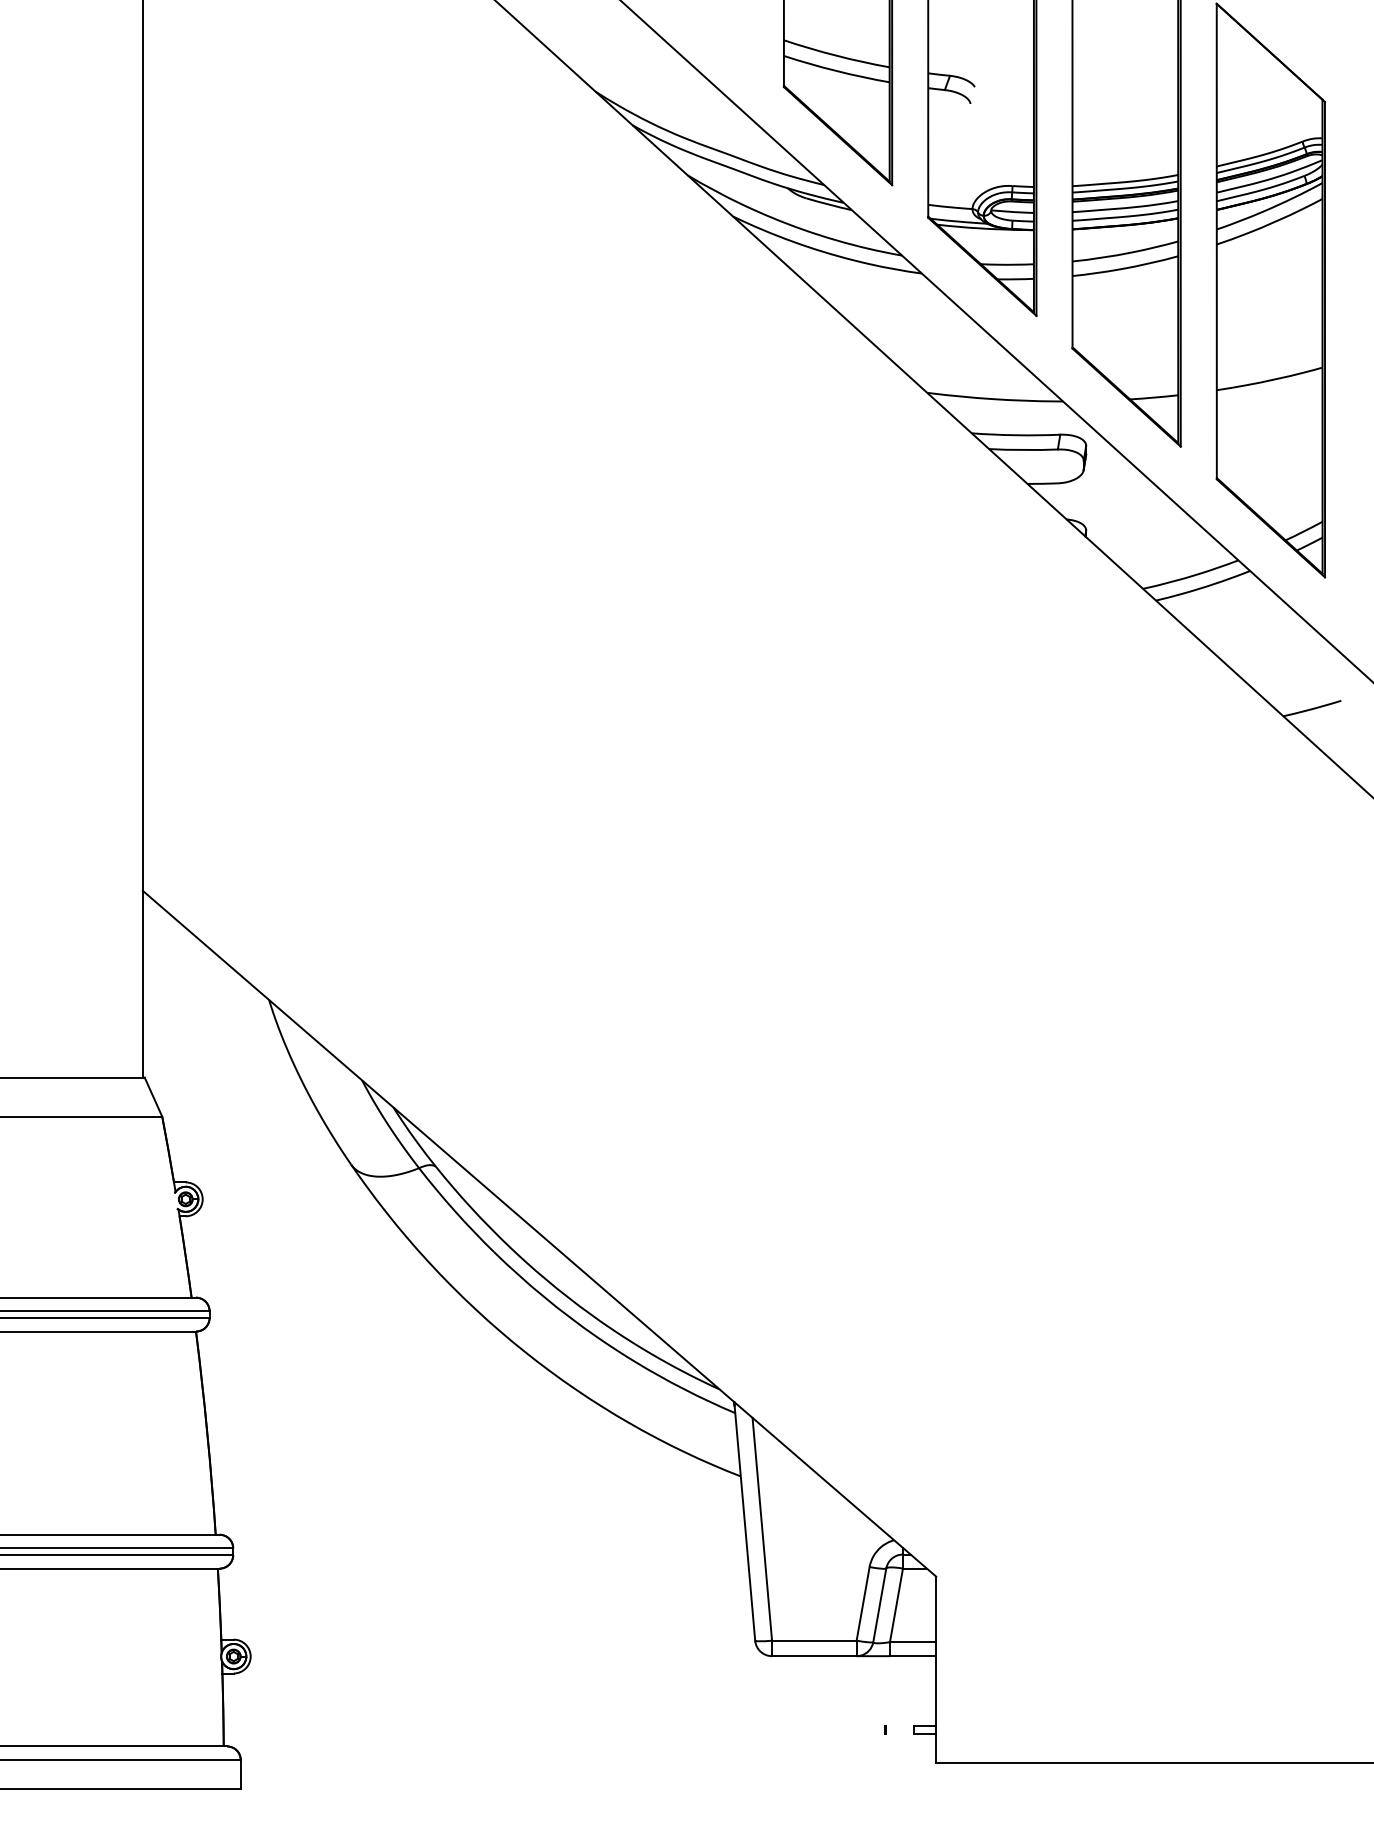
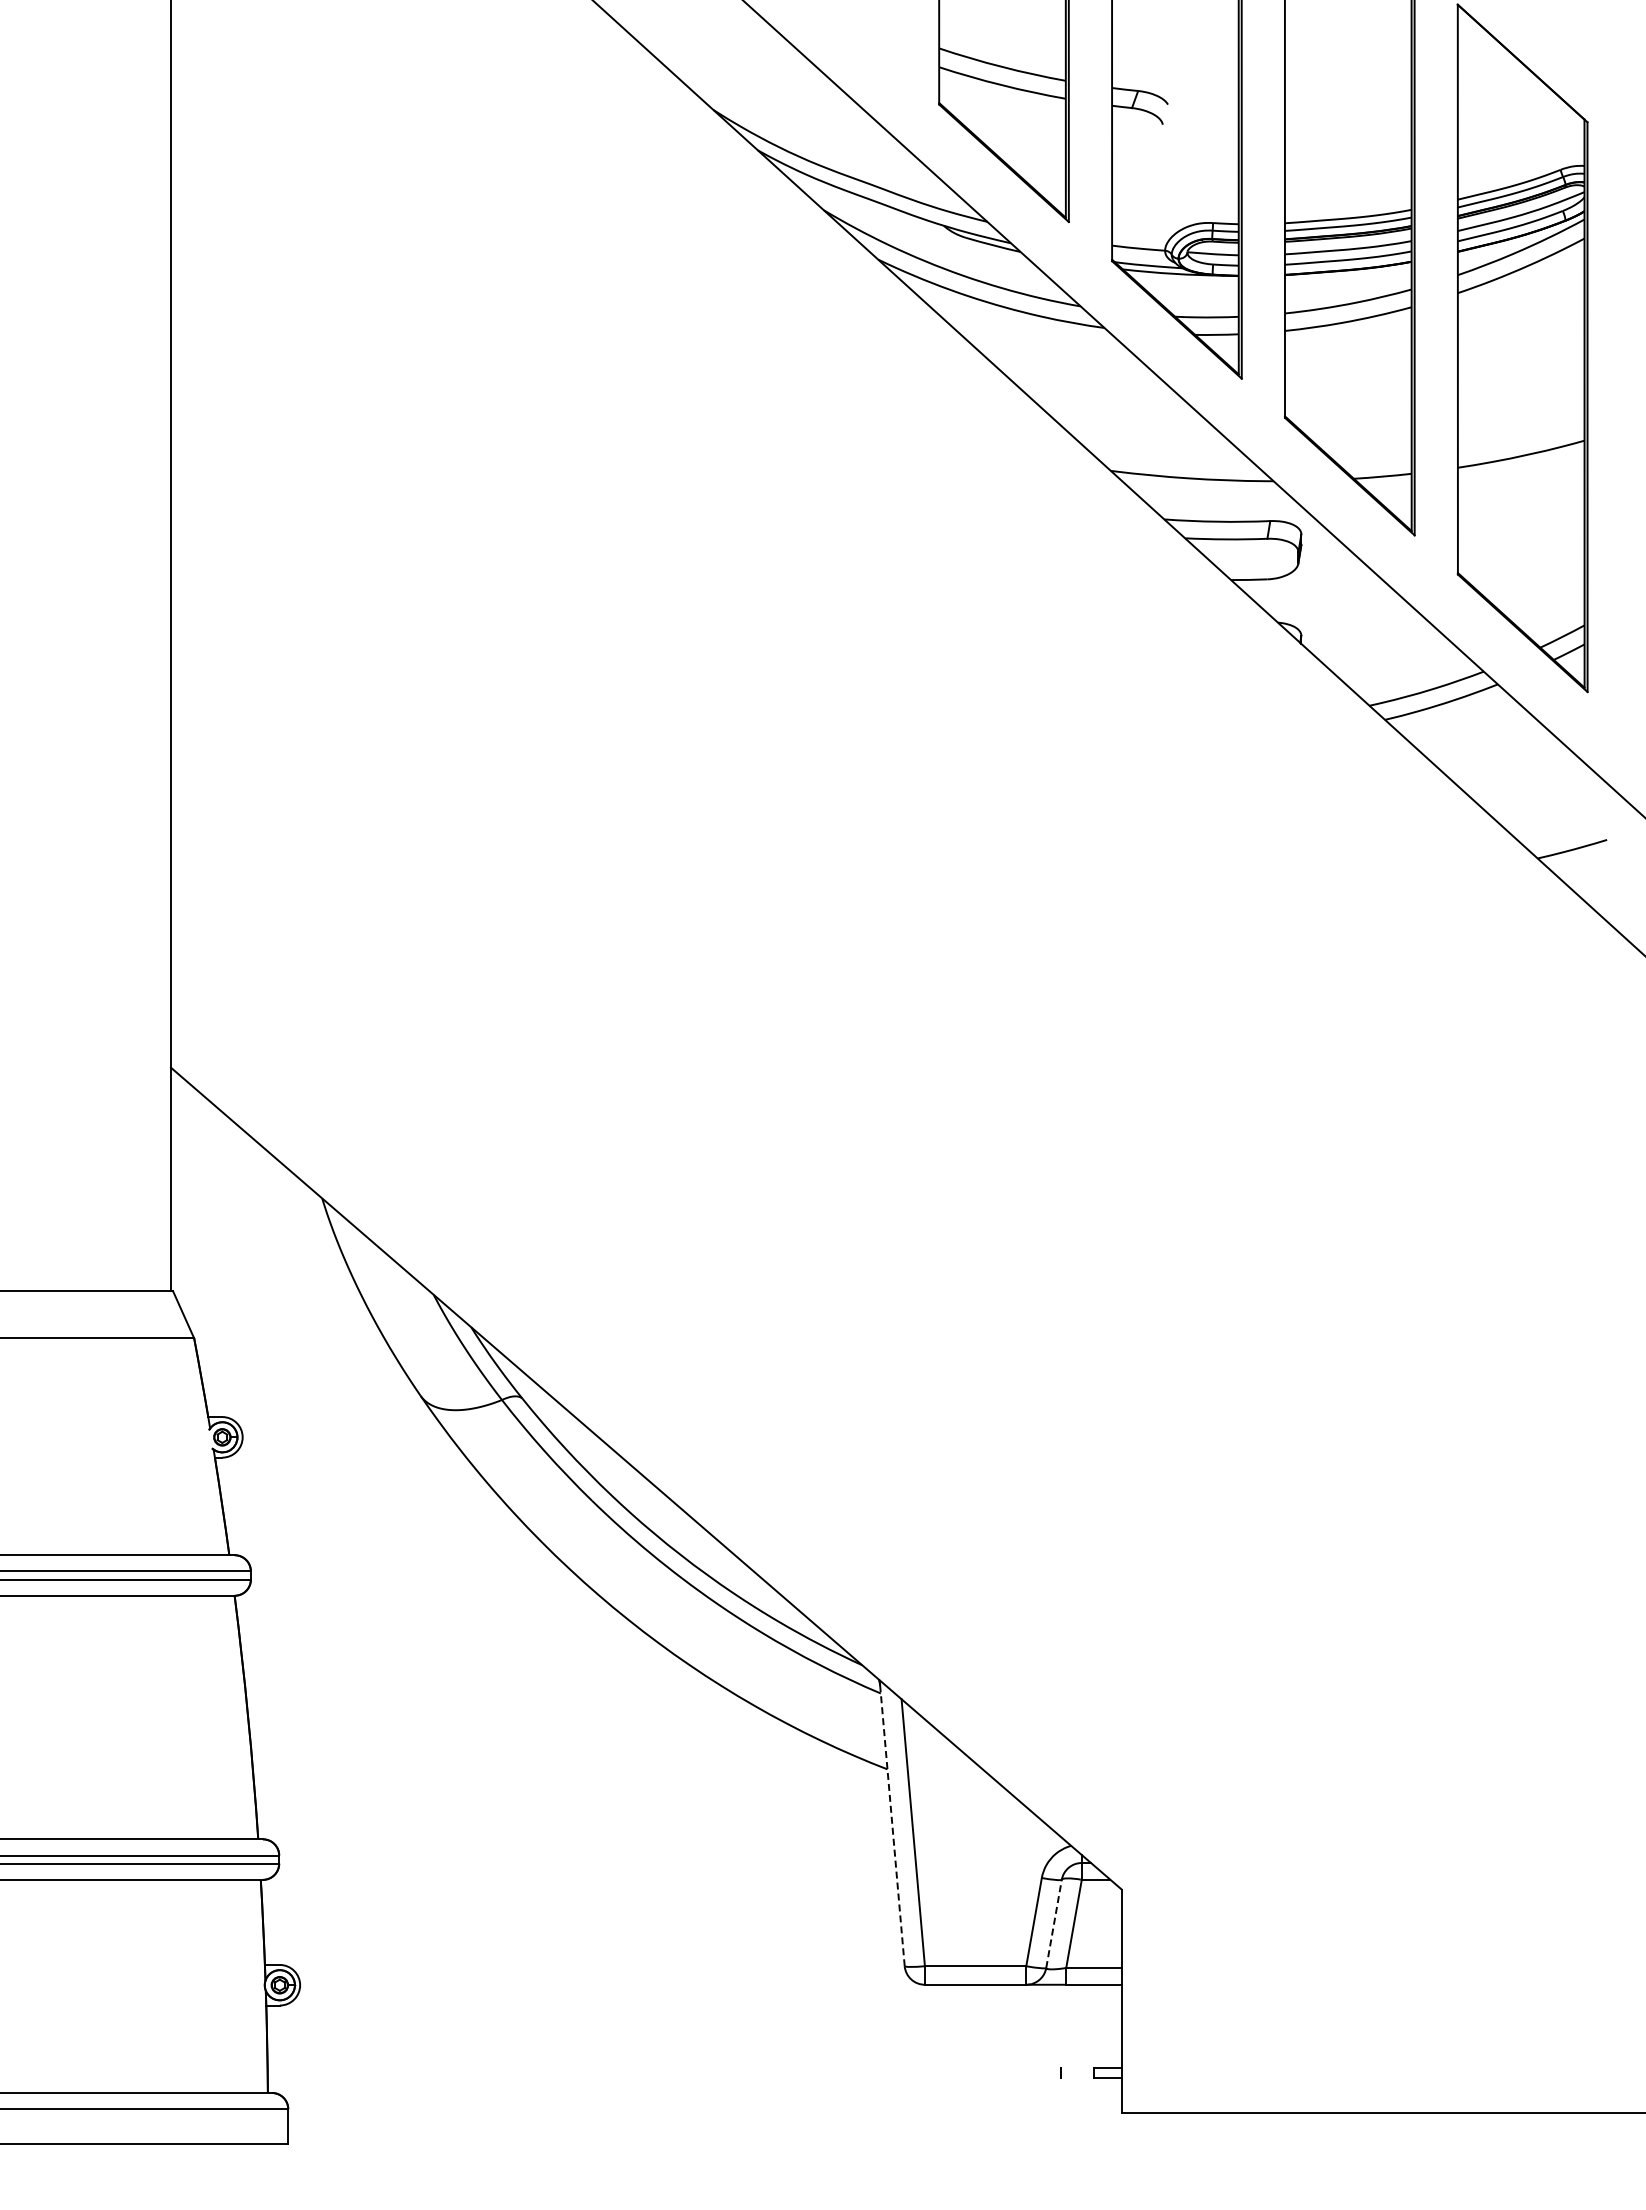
line: (744, 1521) -> (892, 1823), solid -> dashed
line: (880, 1605) -> (1054, 1923), solid -> dashed

